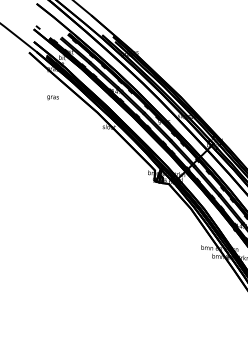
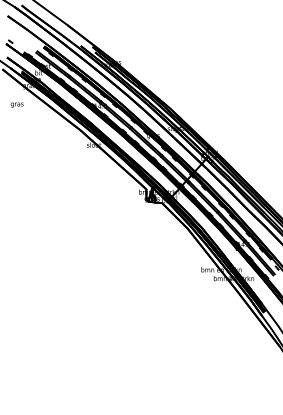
text: (52, 97) -> (16, 104), moved

